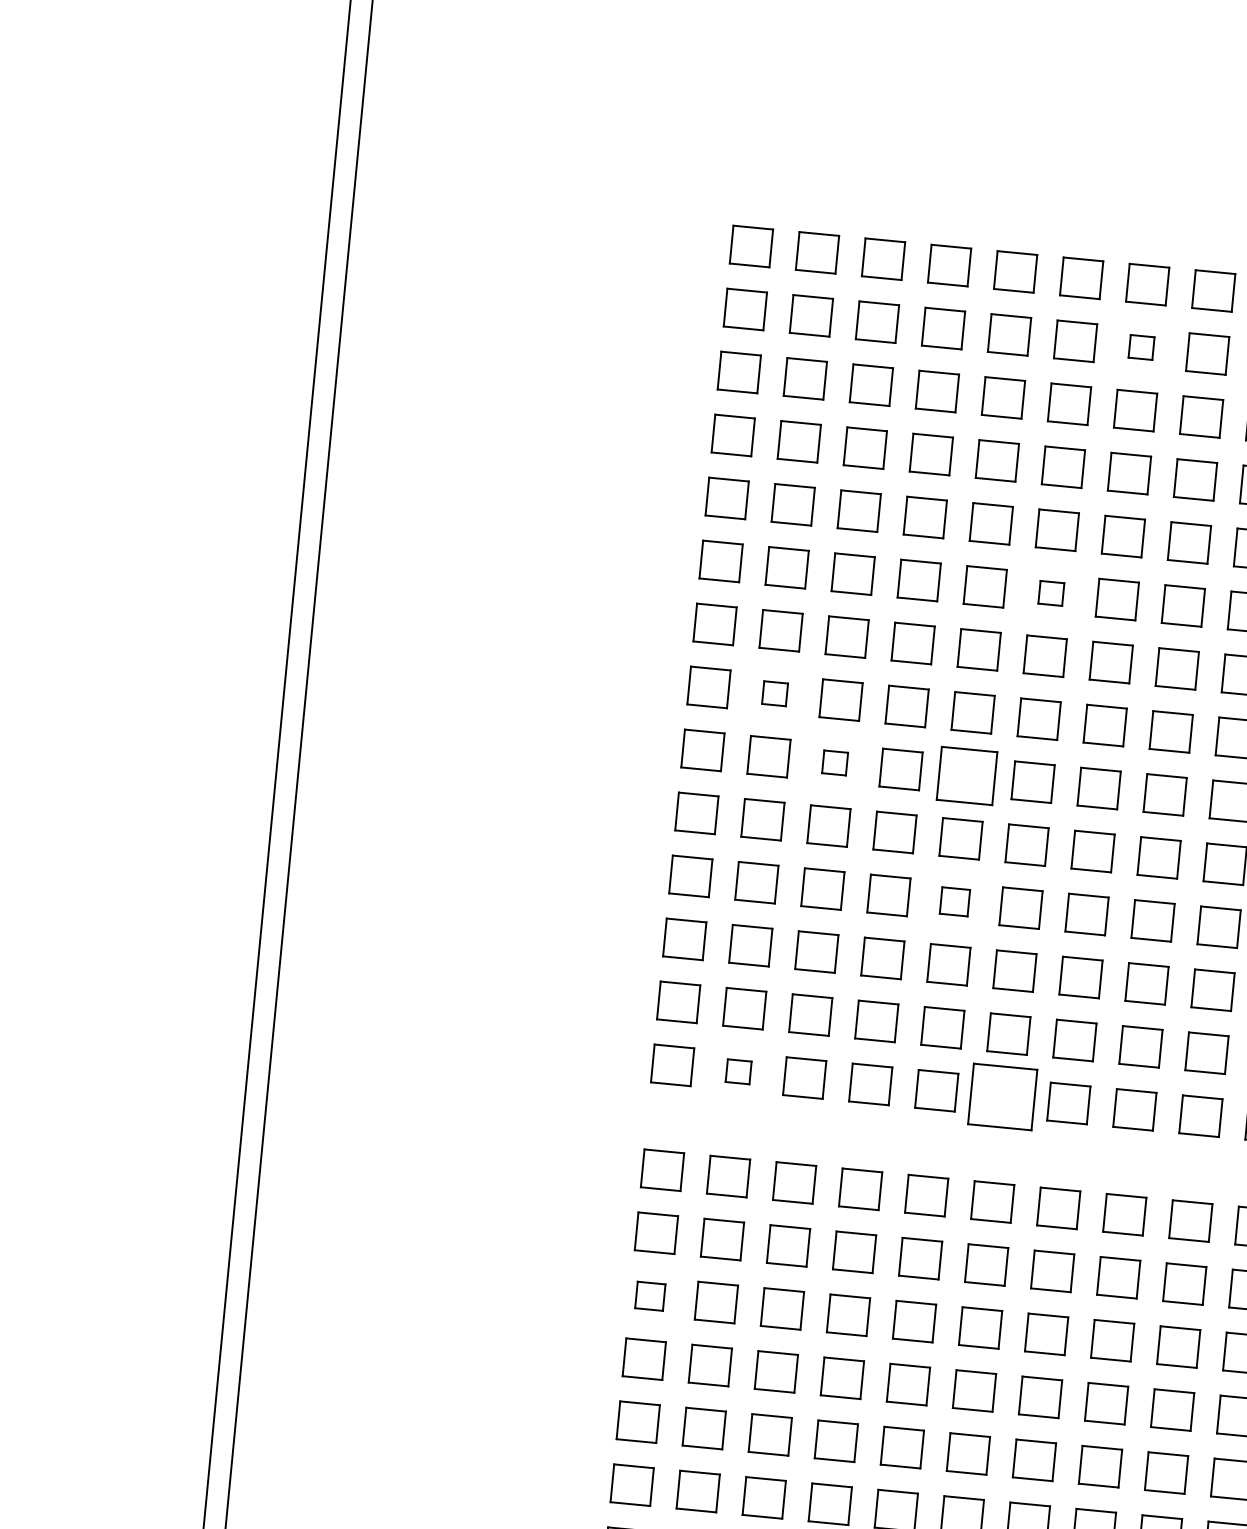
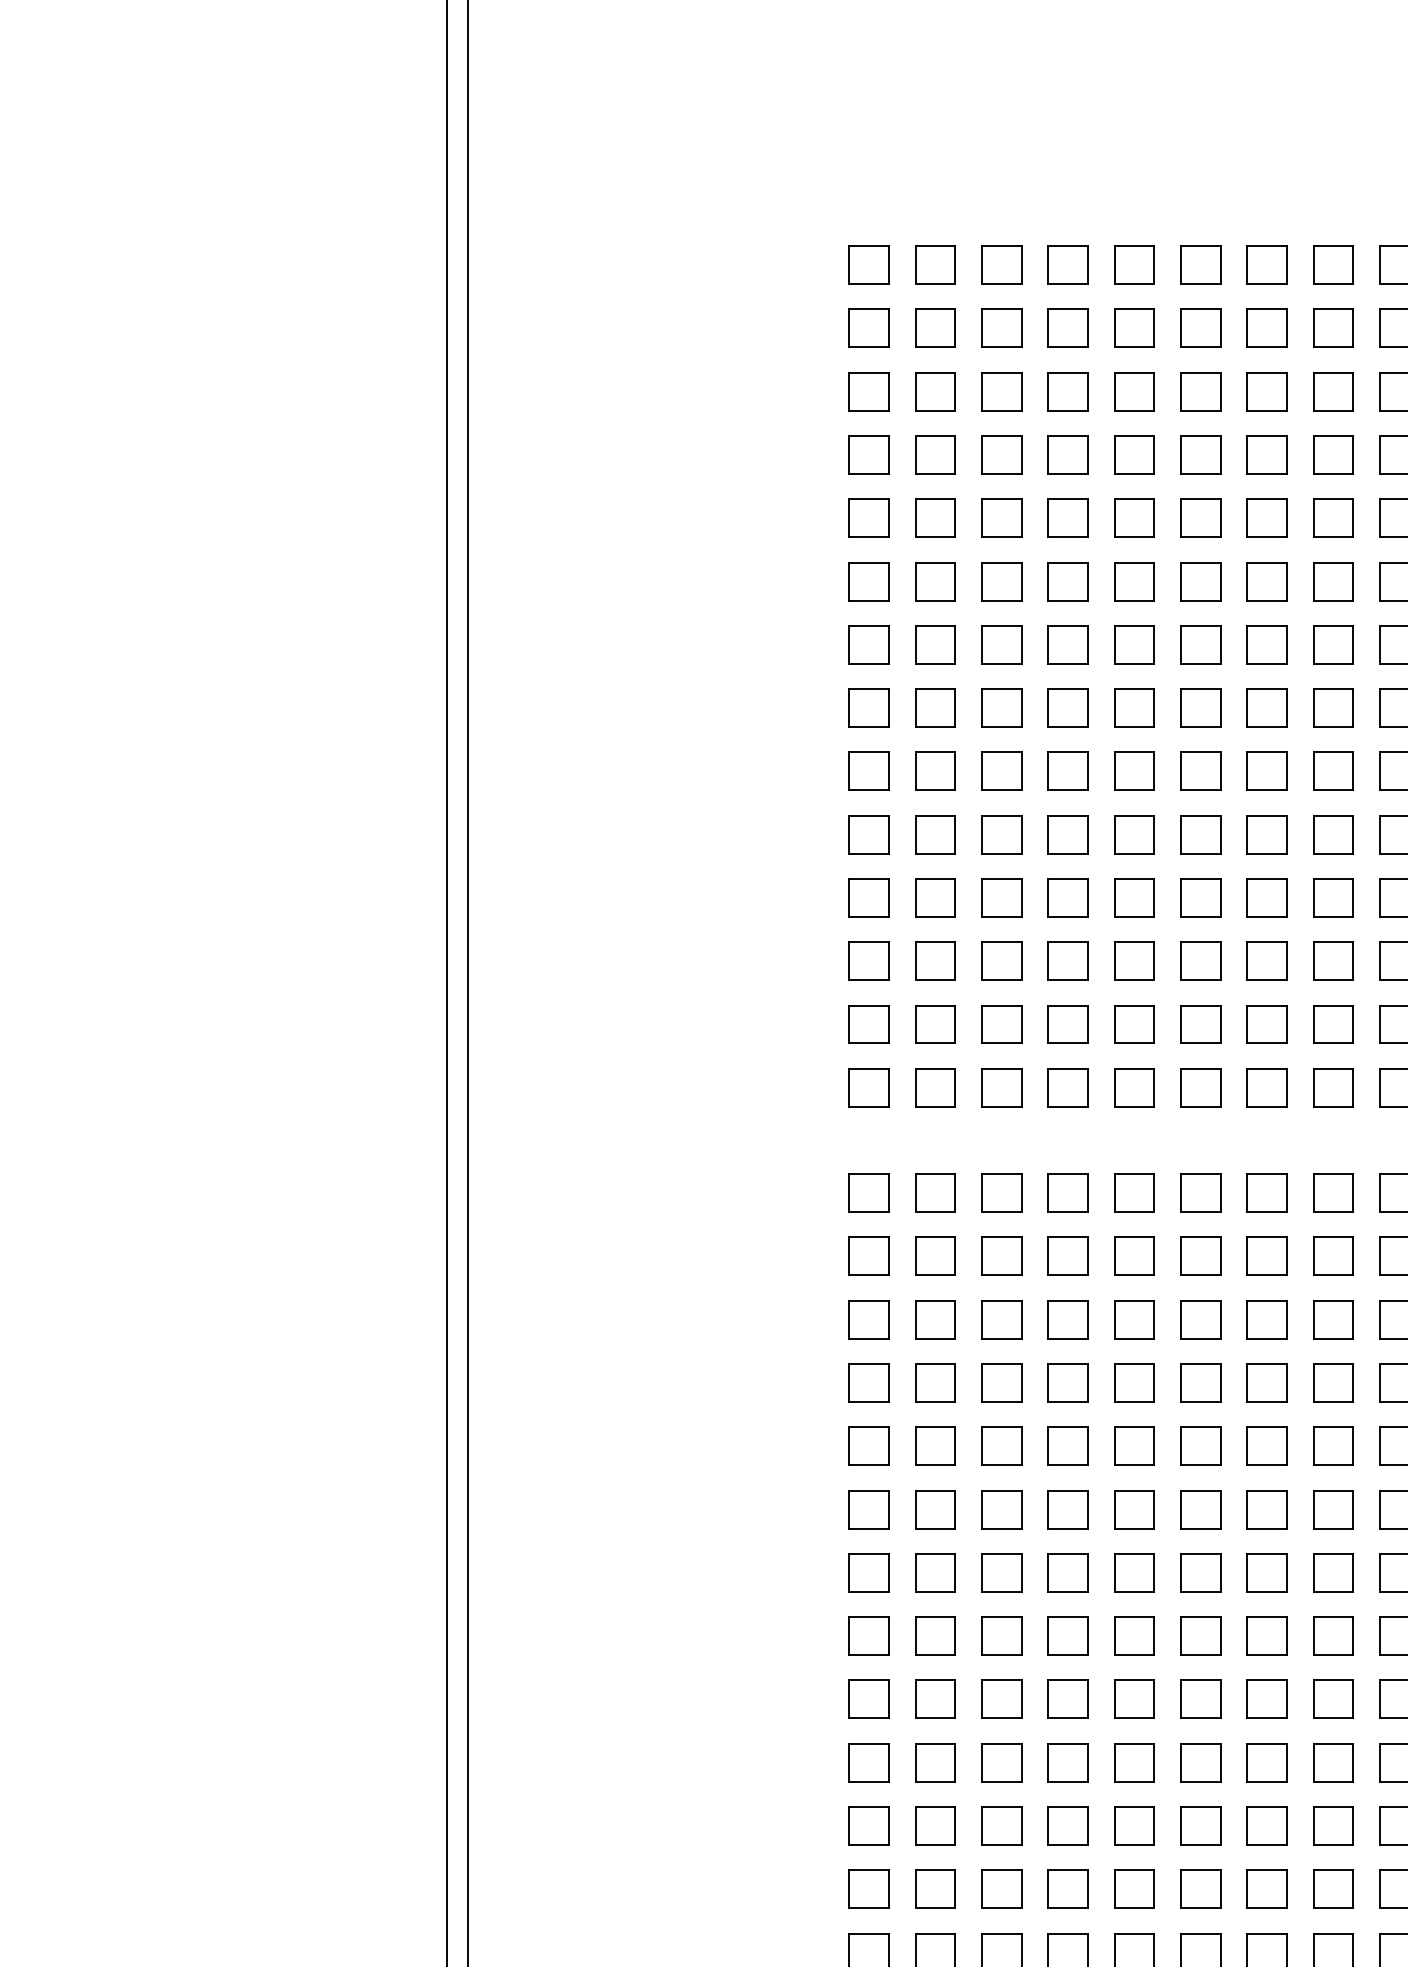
part: (1141, 346) -> (1266, 327), size x1.67
part: (1051, 593) -> (1200, 581), size x1.67
part: (775, 693) -> (935, 707), size x1.67
part: (834, 762) -> (1001, 770), size x1.67
part: (967, 774) -> (1134, 770), size x0.71
part: (955, 901) -> (1134, 897), size x1.43
part: (738, 1071) -> (935, 1087), size x1.67
part: (1002, 1096) -> (1200, 1087), size x0.62
part: (649, 1295) -> (868, 1319), size x1.43

